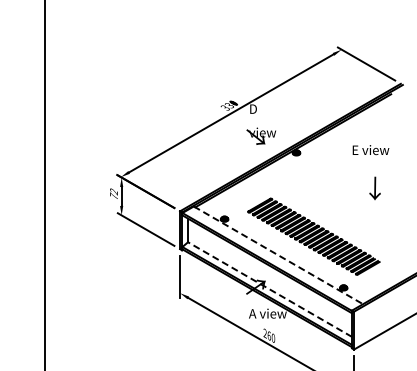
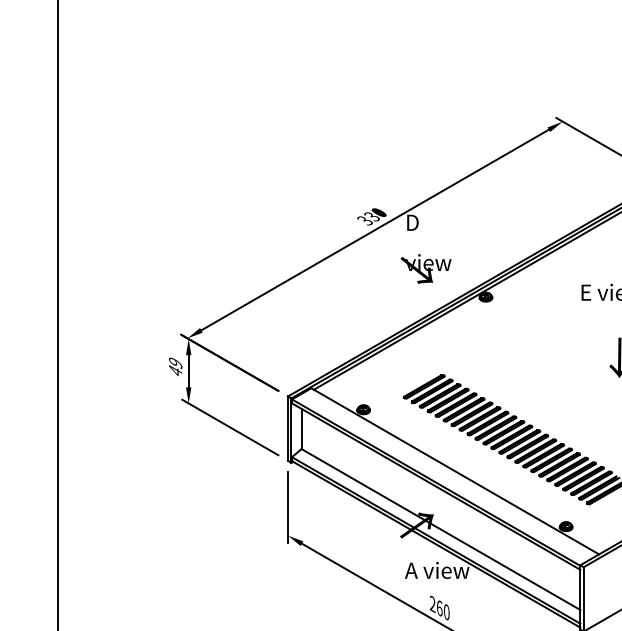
text: (113, 193) -> (174, 366), 72 -> 49
line: (278, 255) -> (455, 471), dashed -> solid
line: (270, 289) -> (441, 529), dashed -> solid

